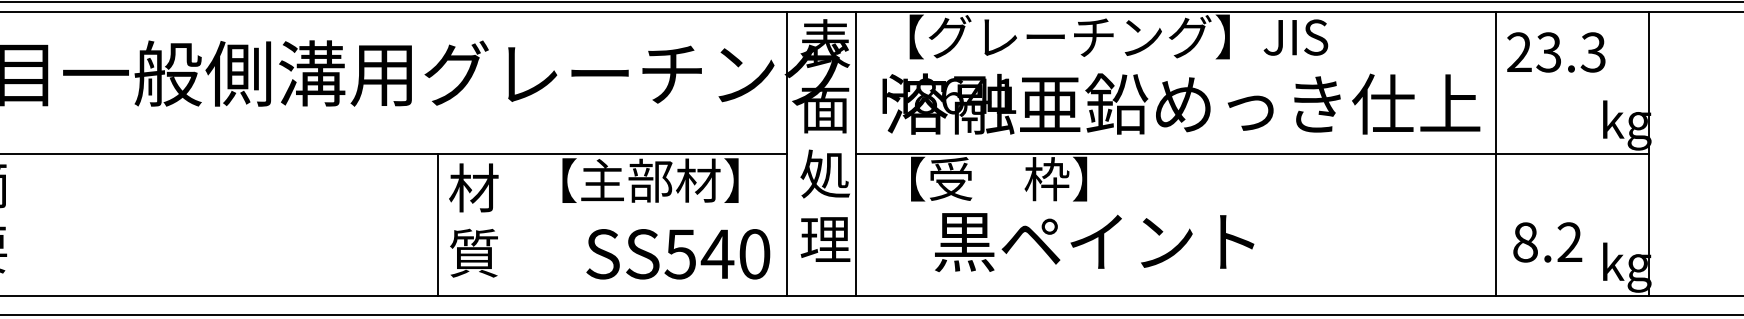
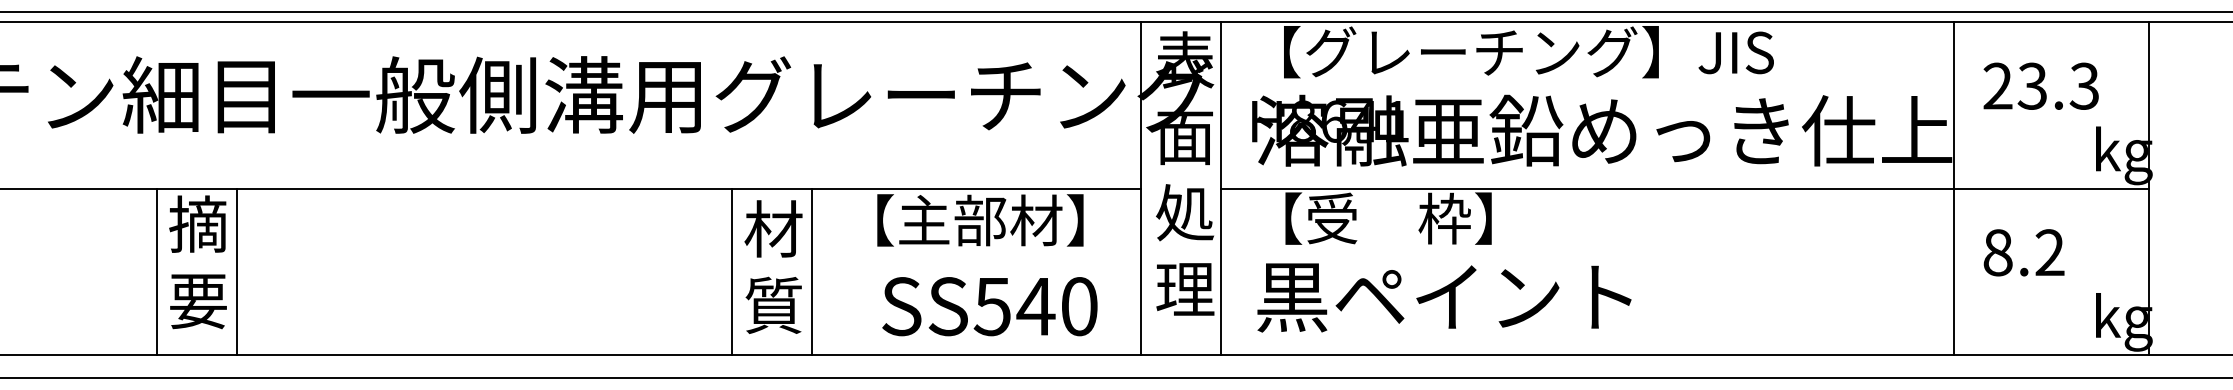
text: (1555, 51) -> (2040, 85), moved
line: (1495, 153) -> (1953, 188), moved
line: (15, 224) -> (236, 271), added
line: (506, 224) -> (811, 271), added
text: (1094, 242) -> (1444, 297), moved
text: (1547, 242) -> (2023, 252), moved
text: (677, 254) -> (989, 306), moved

